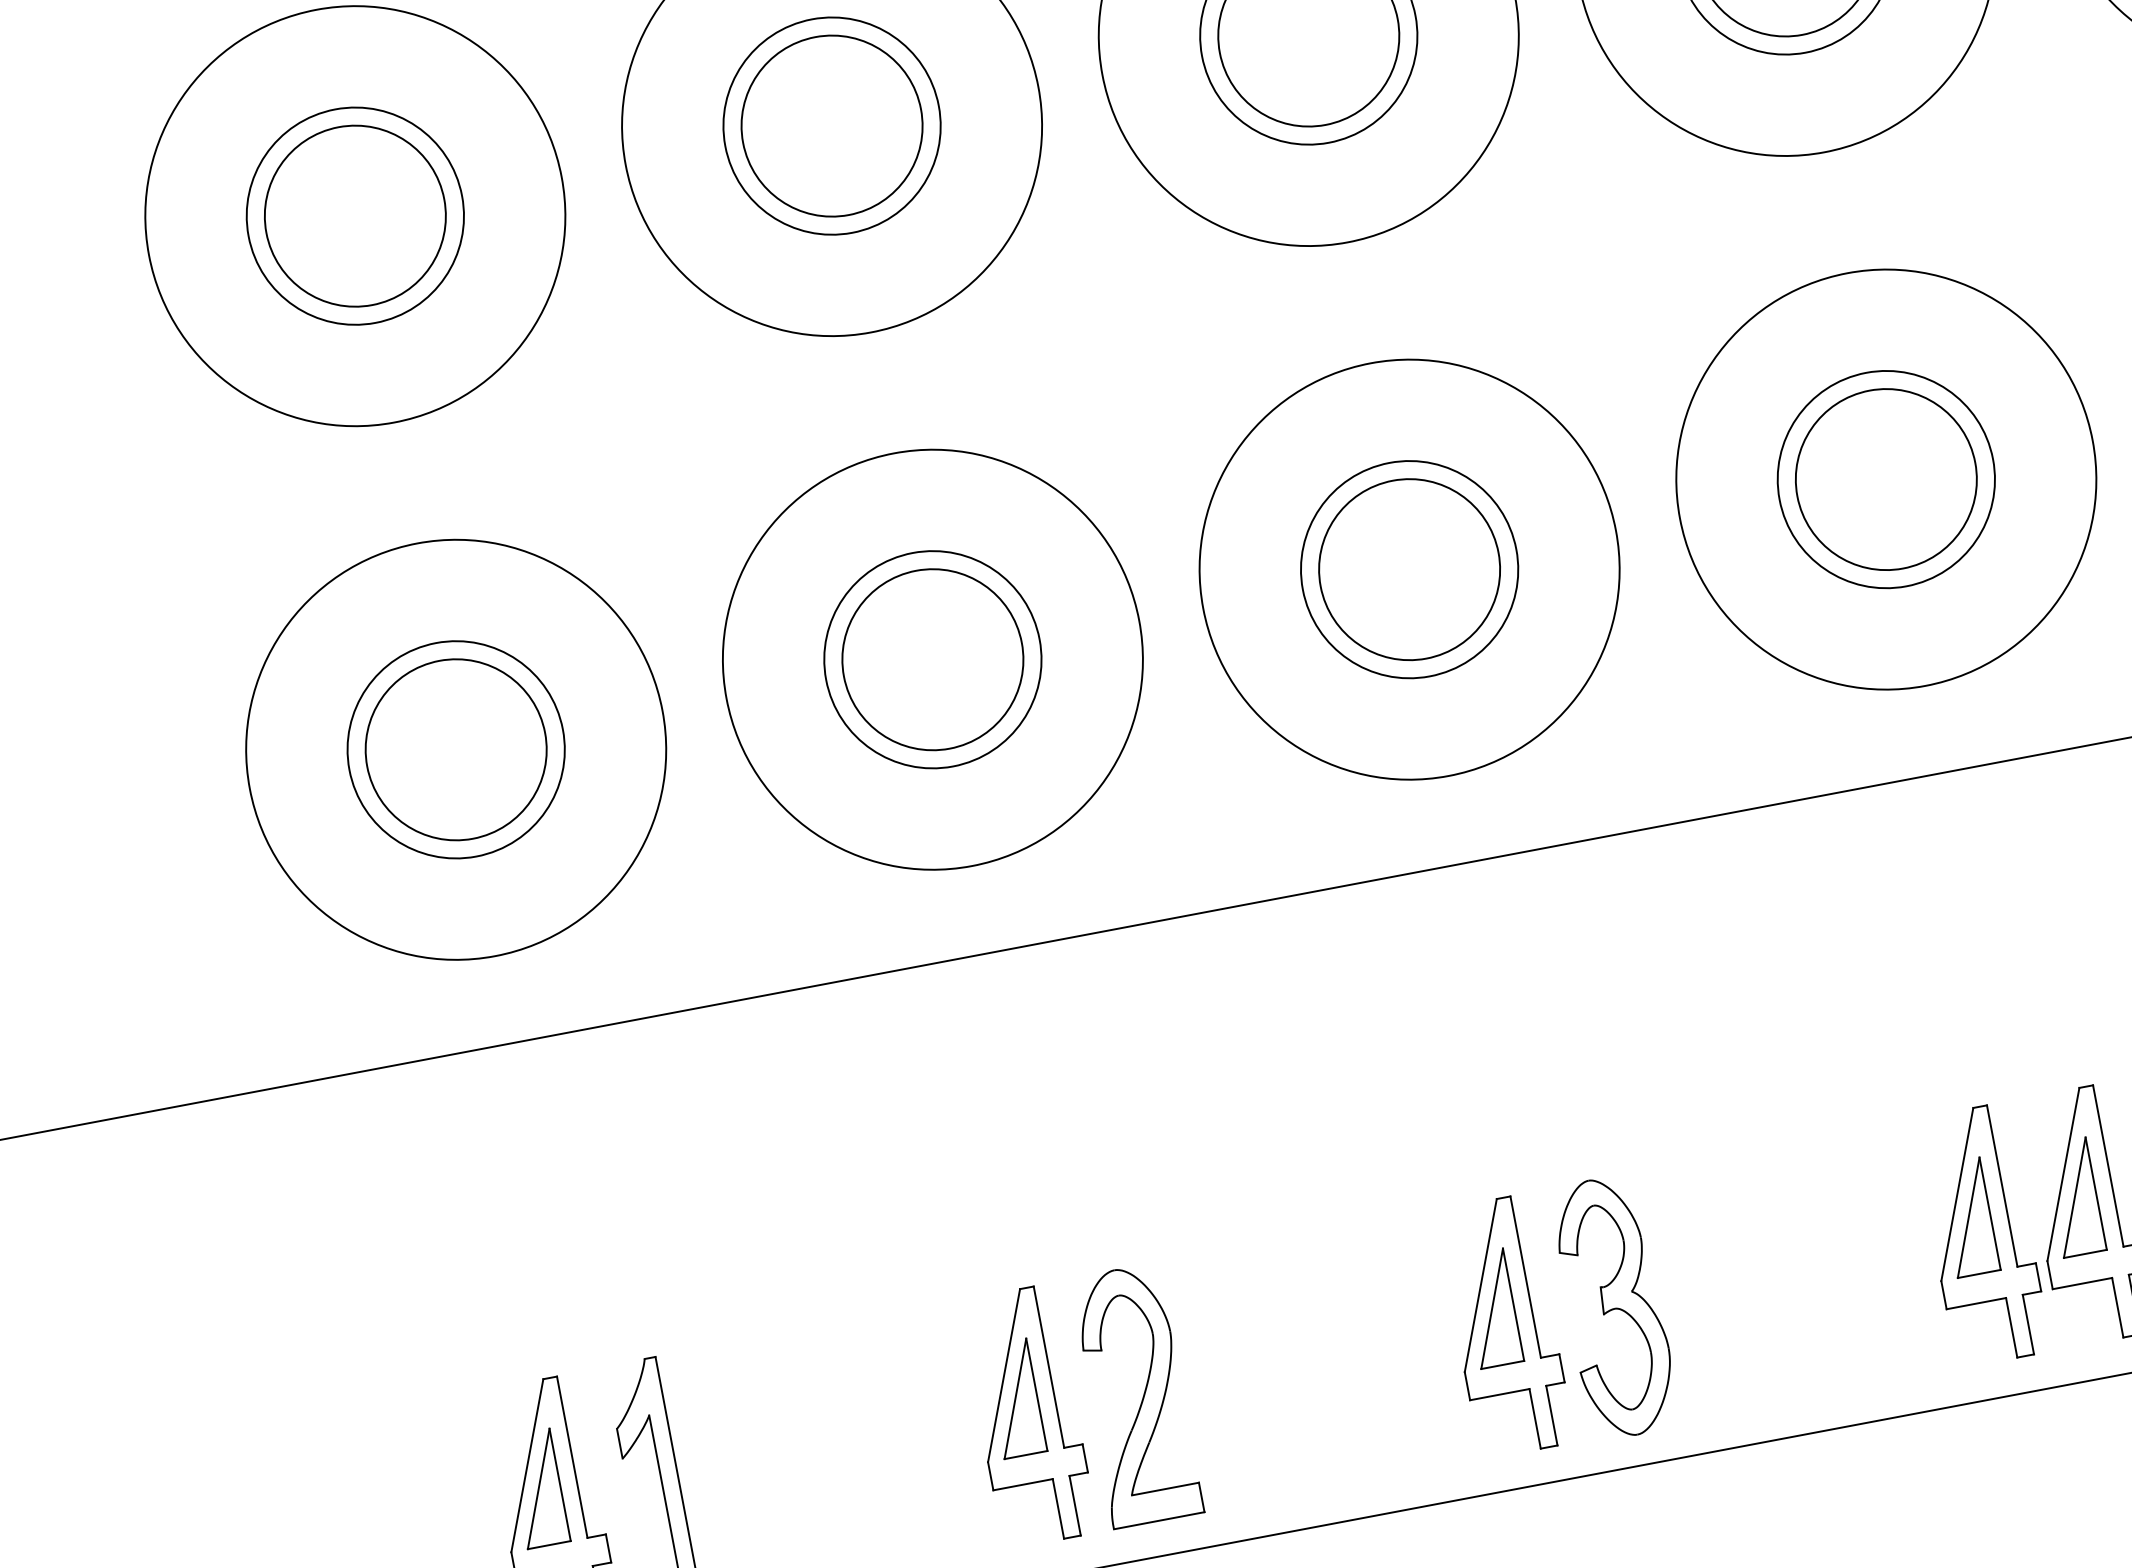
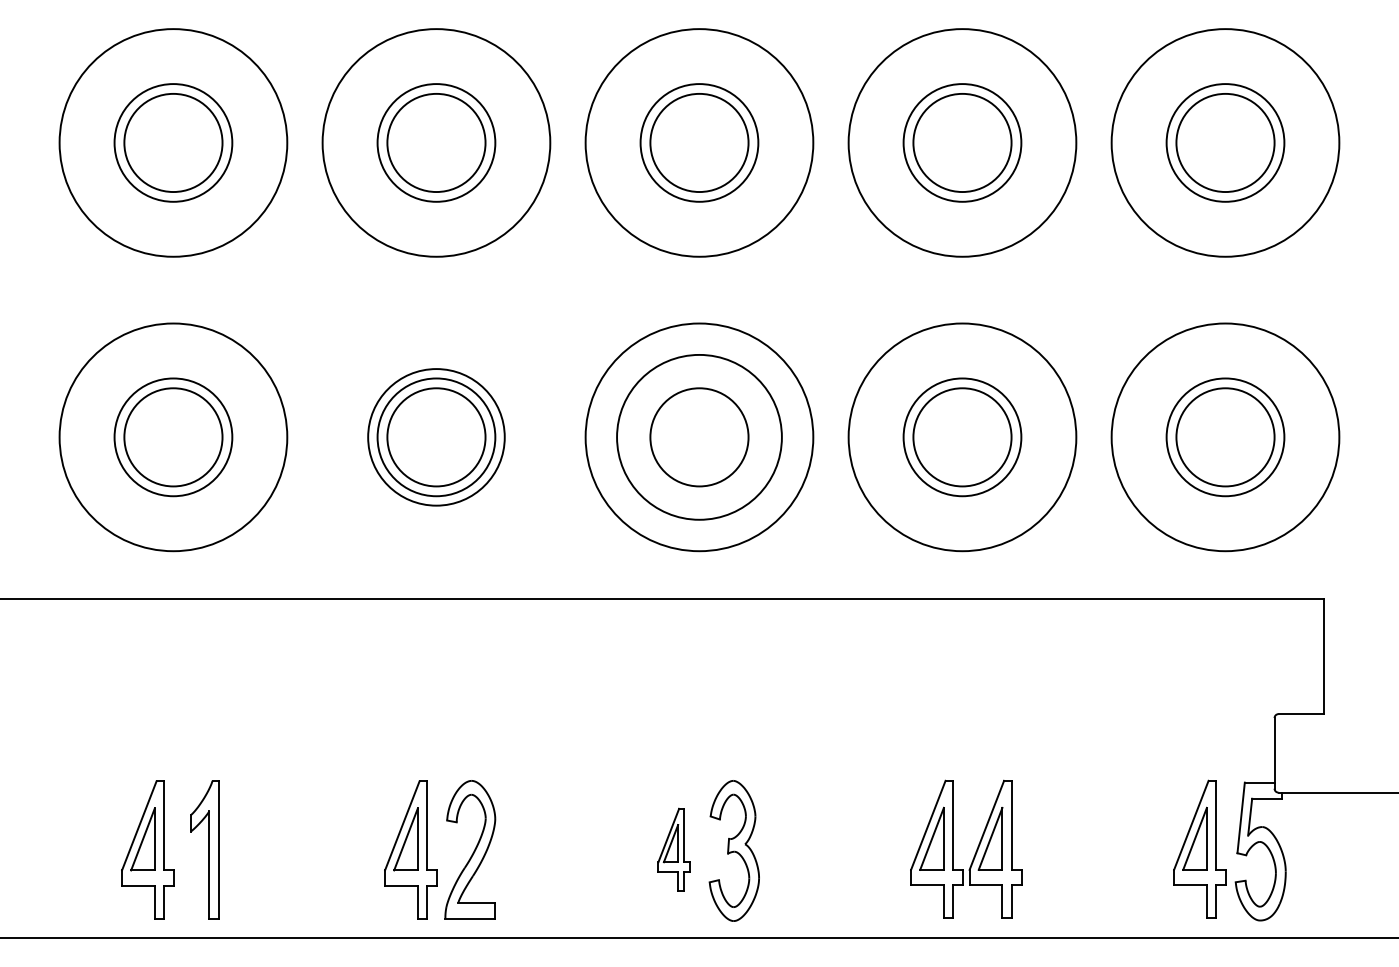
circle: (1409, 569) -> (699, 437), size x1.4
circle: (933, 659) -> (436, 437), size x0.6
part: (1503, 1325) -> (673, 849), size x0.6

